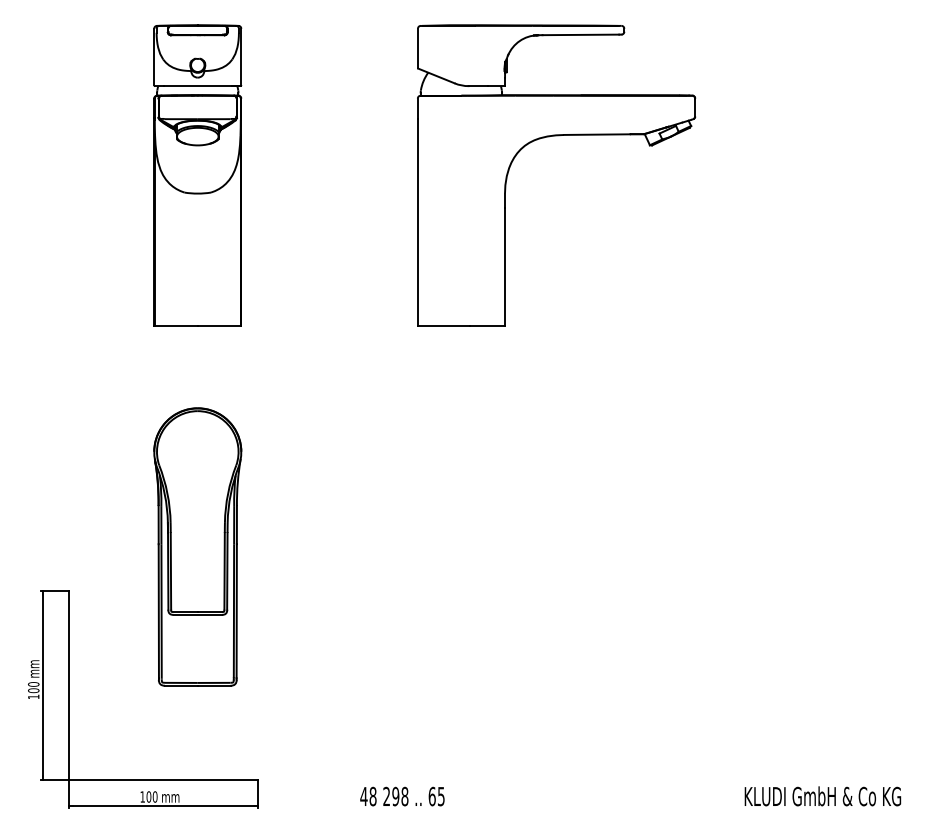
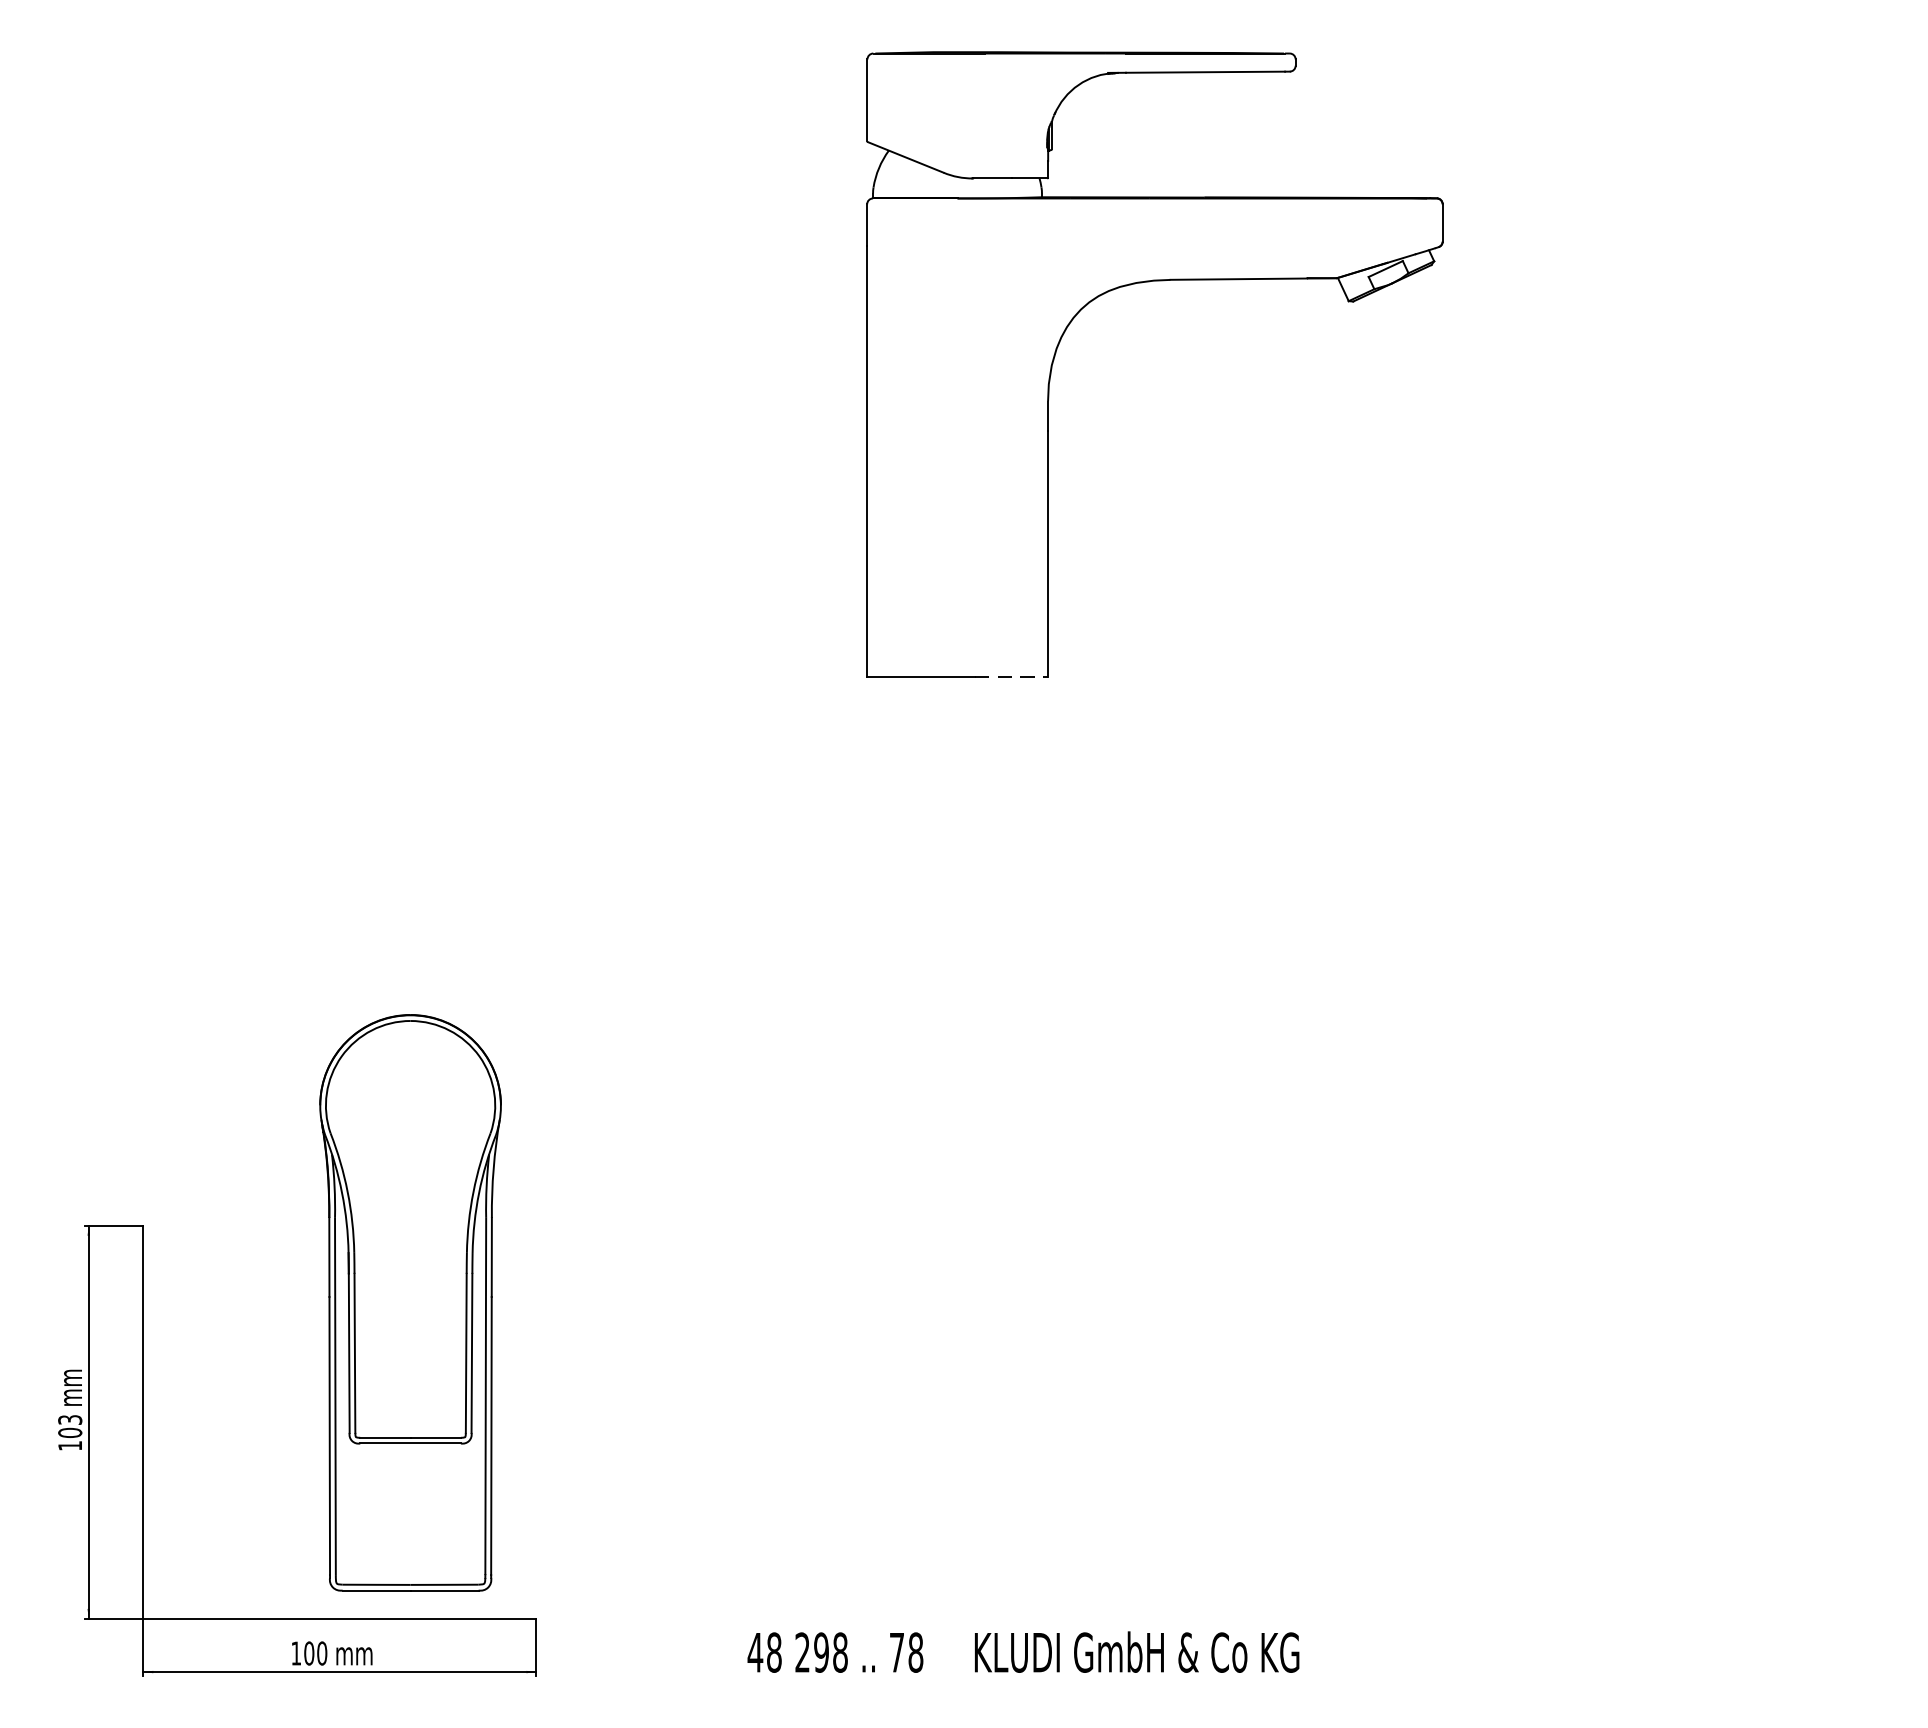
part: (197, 175) -> (410, 363), removed
line: (487, 326) -> (1011, 677), solid -> dashed
part: (197, 546) -> (410, 1301), moved
text: (33, 684) -> (69, 1420), 100 -> 103
text: (436, 796) -> (905, 1652), 65 -> 78
text: (822, 796) -> (1136, 1652), moved

